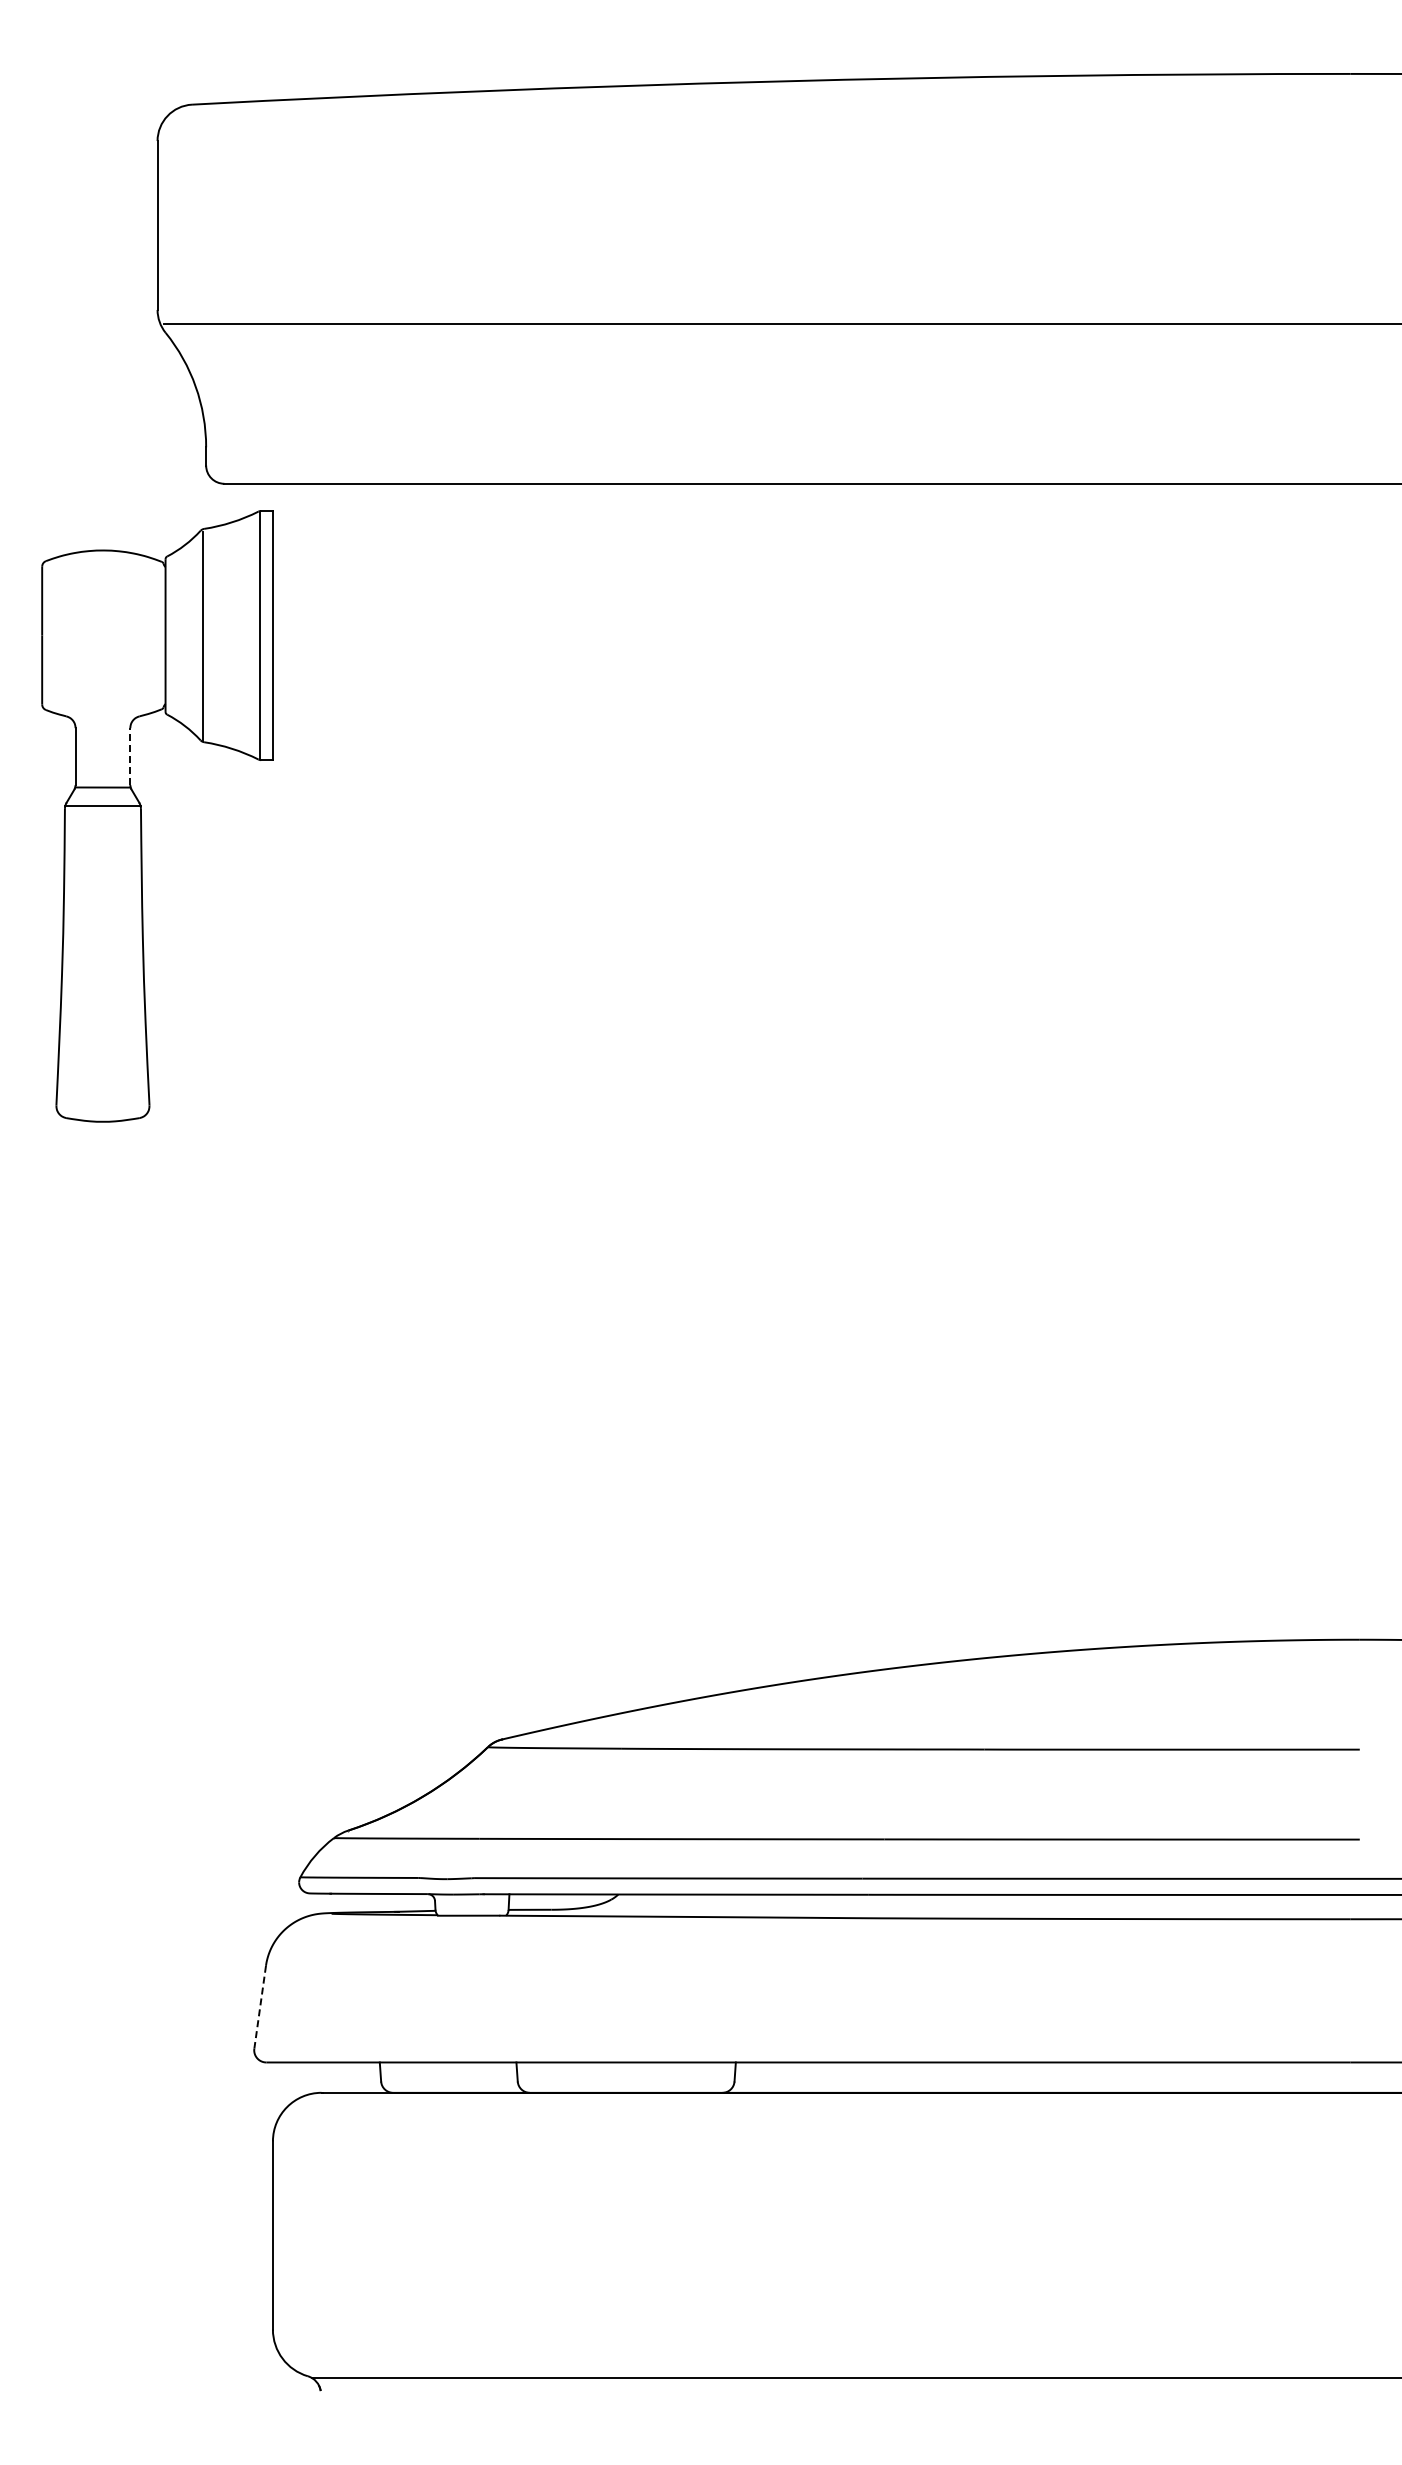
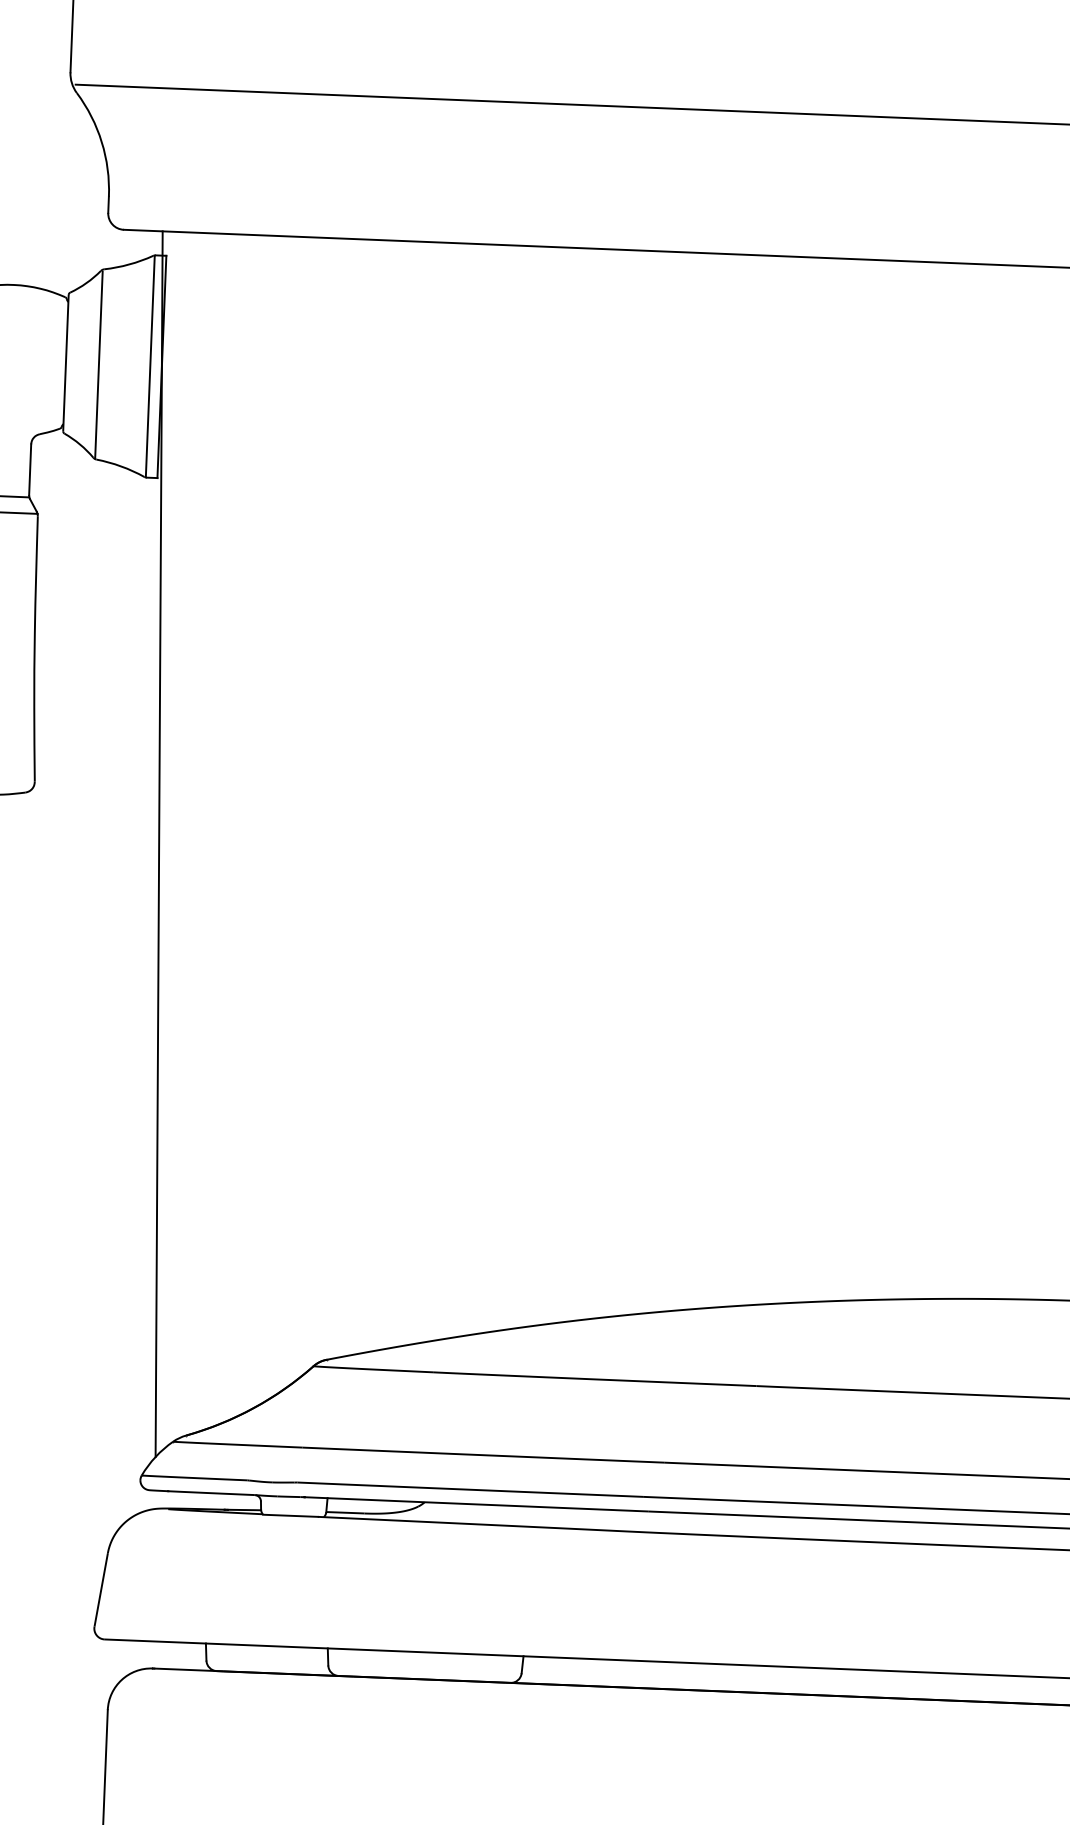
line: (130, 756) -> (30, 469), dashed -> solid
line: (291, 1169) -> (159, 843), added
line: (260, 2007) -> (101, 1590), dashed -> solid

